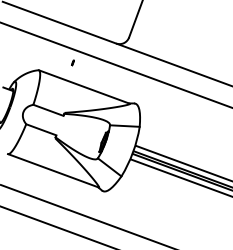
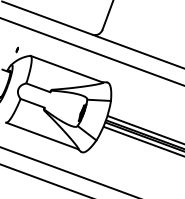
part: (72, 62) -> (16, 49), moved

